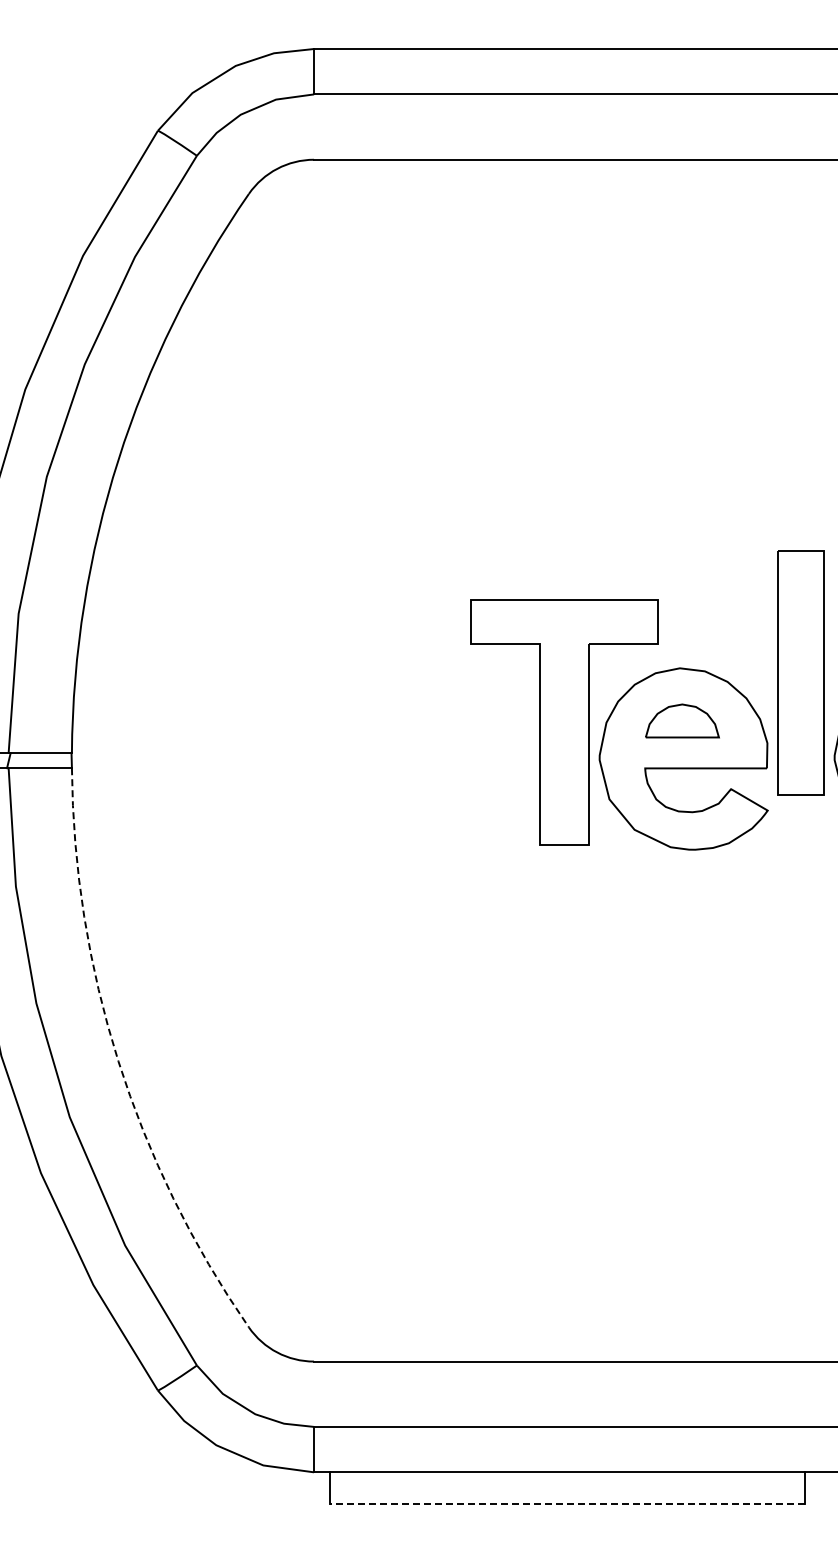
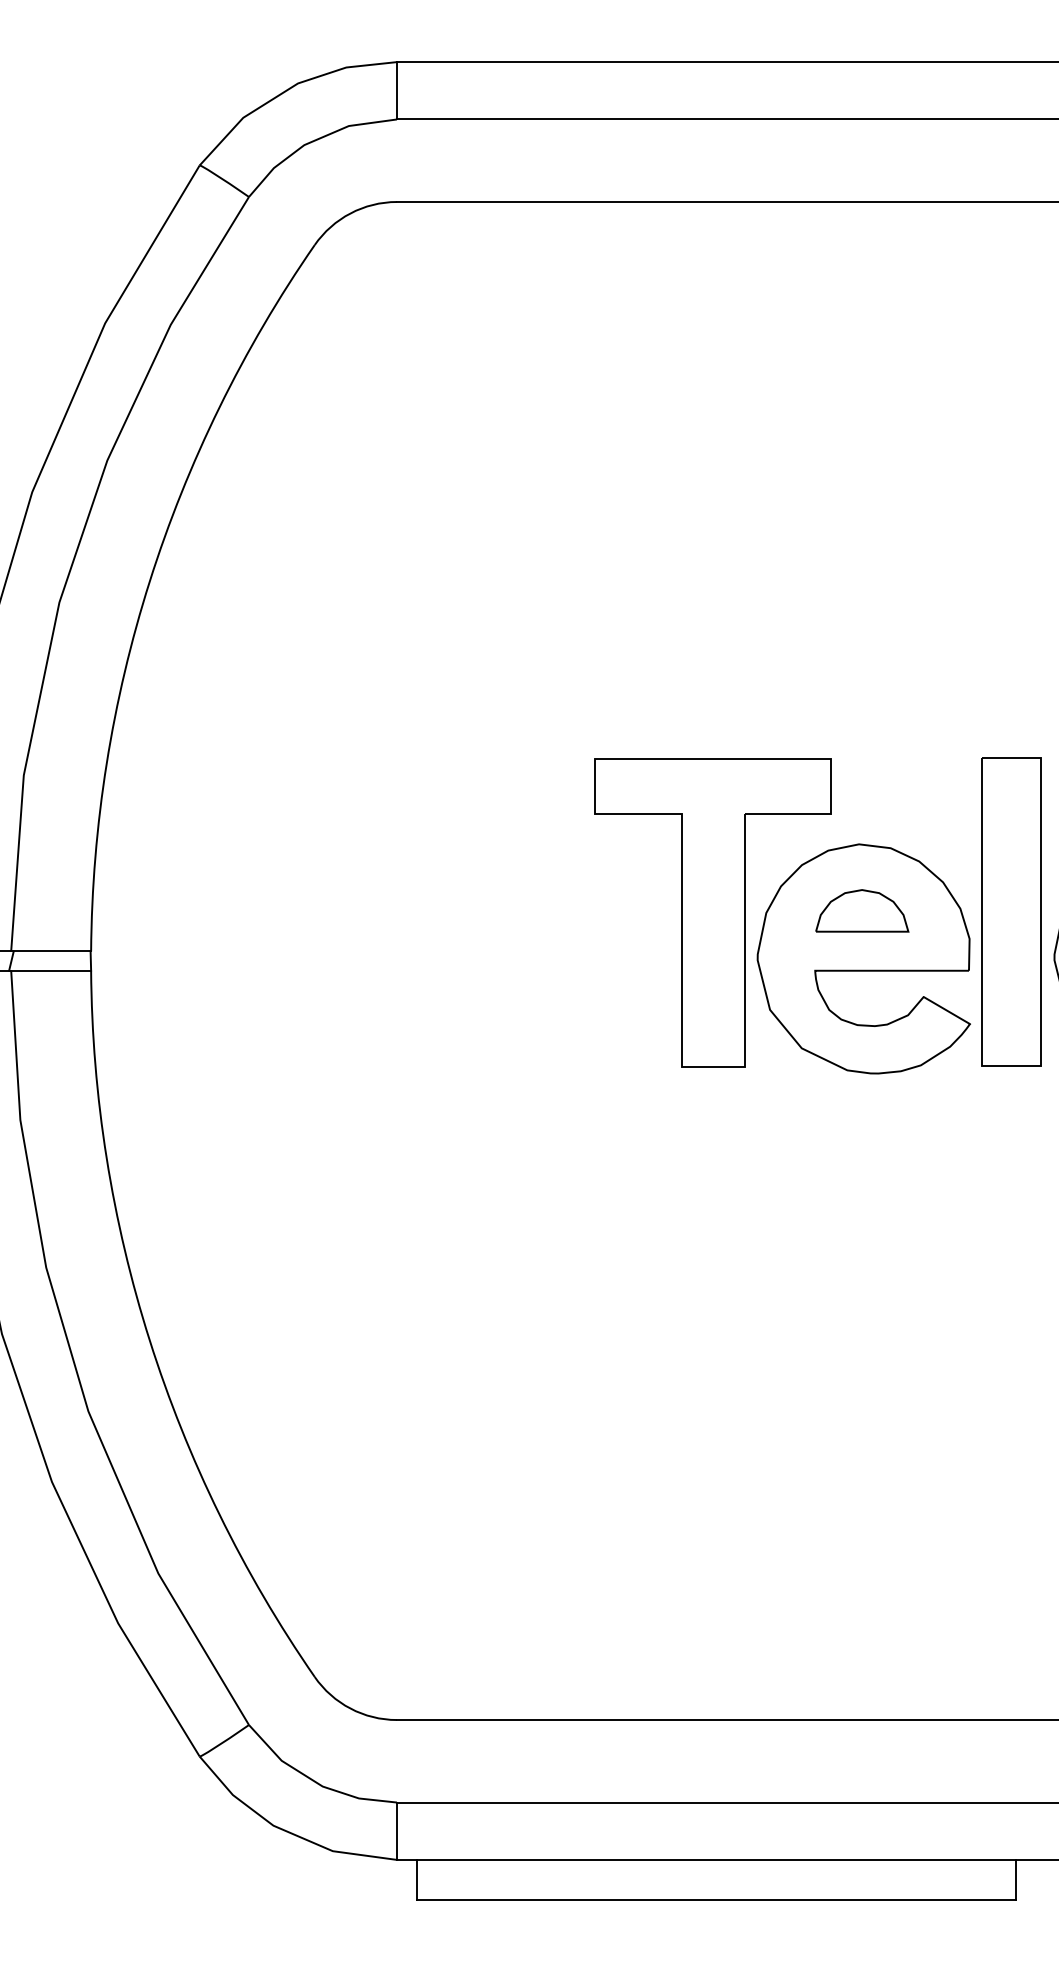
part: (800, 672) -> (1011, 911), moved
arc: (118, 1061) -> (149, 1340), dashed -> solid
line: (566, 1503) -> (715, 1899), dashed -> solid

